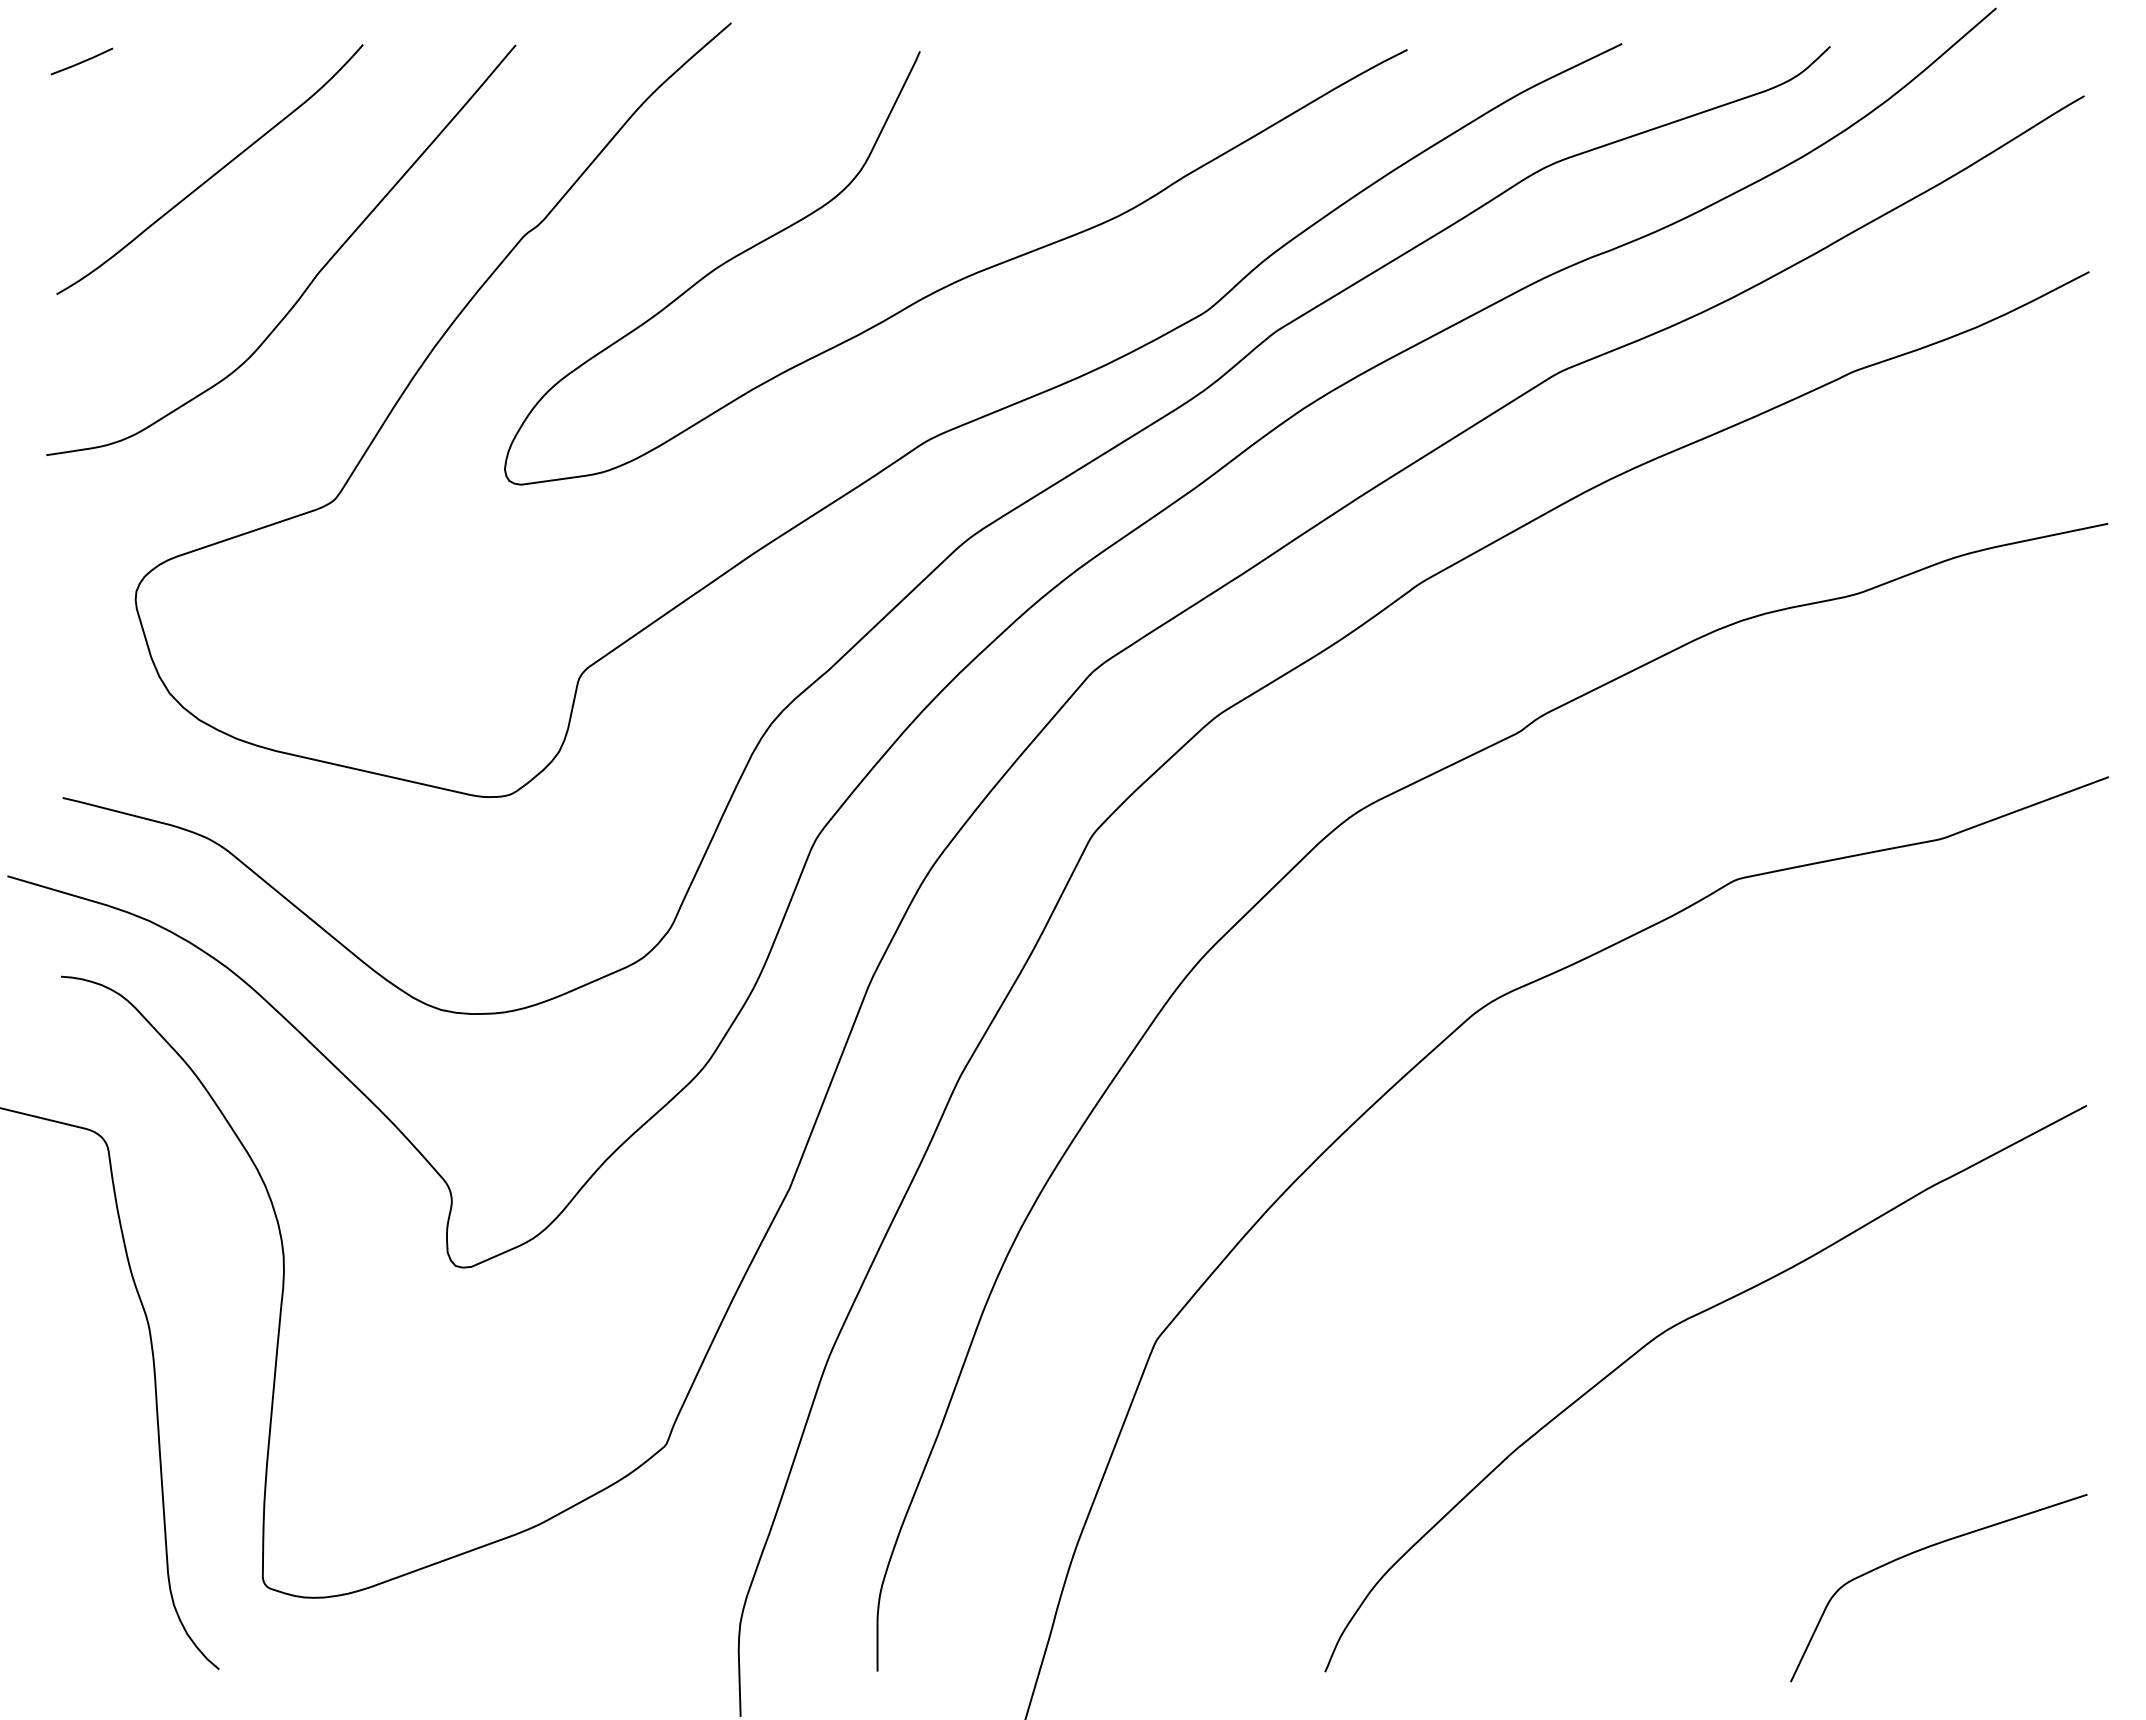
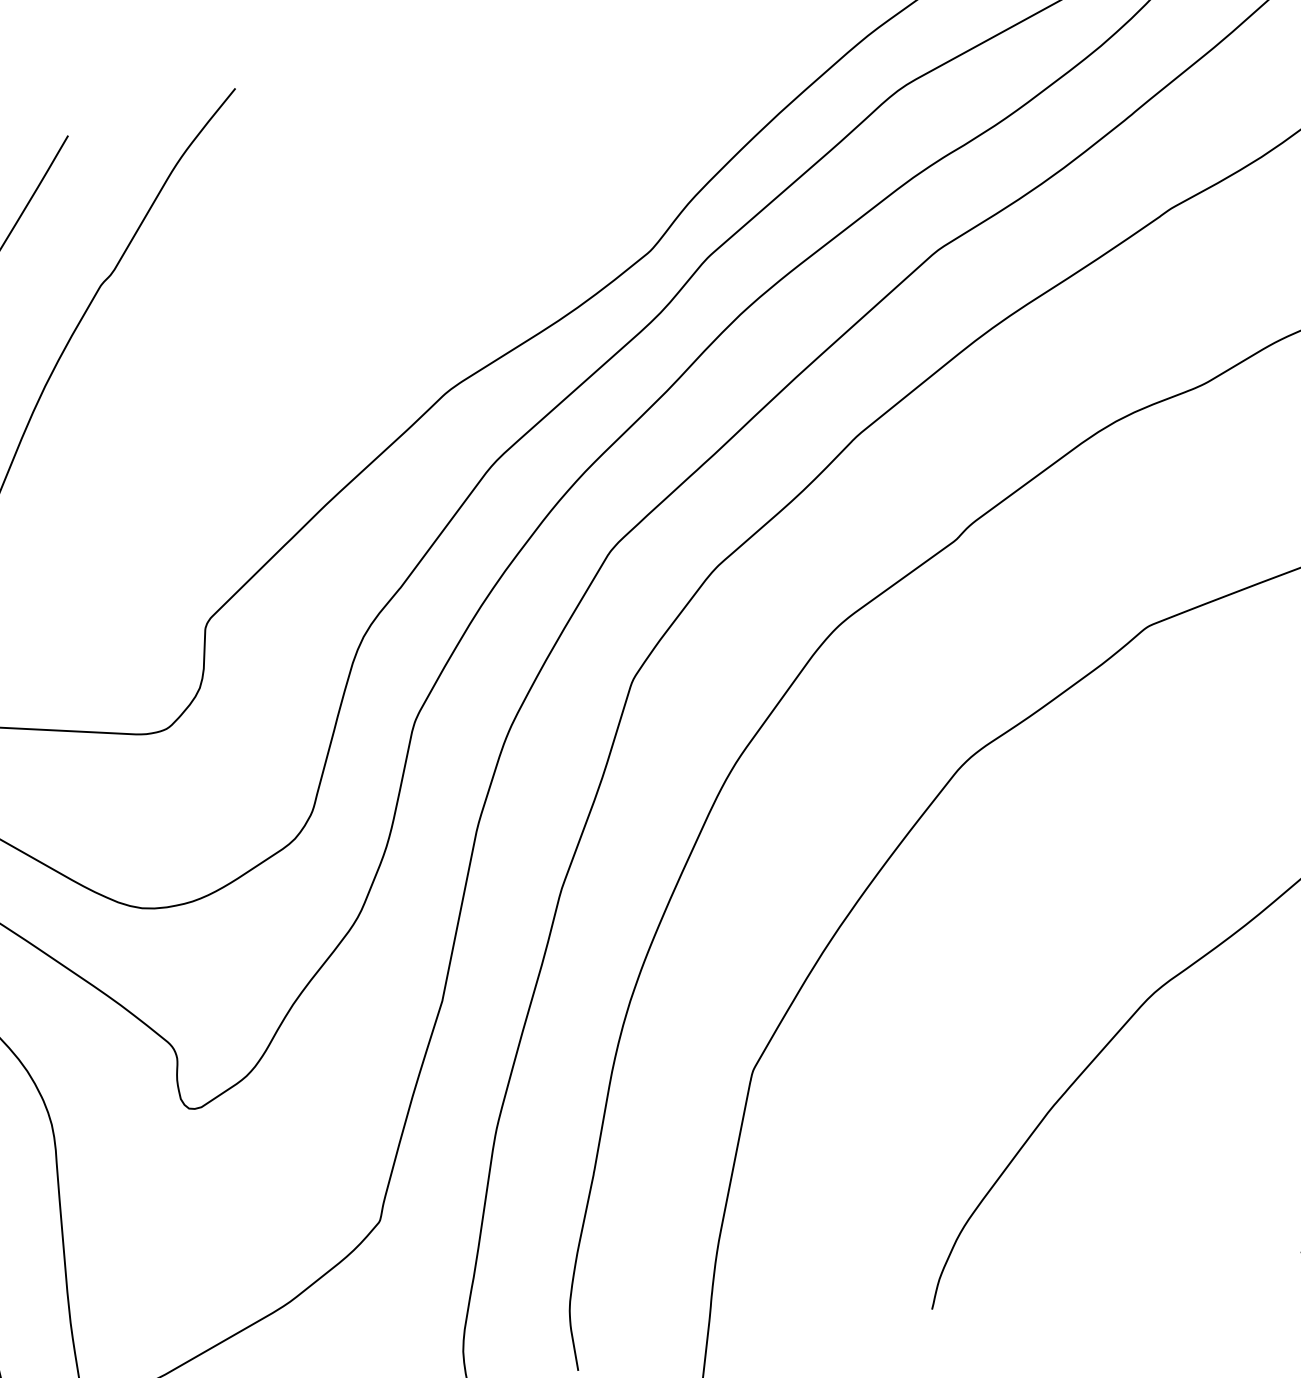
curve: (958, 279) -> (450, 259), removed

